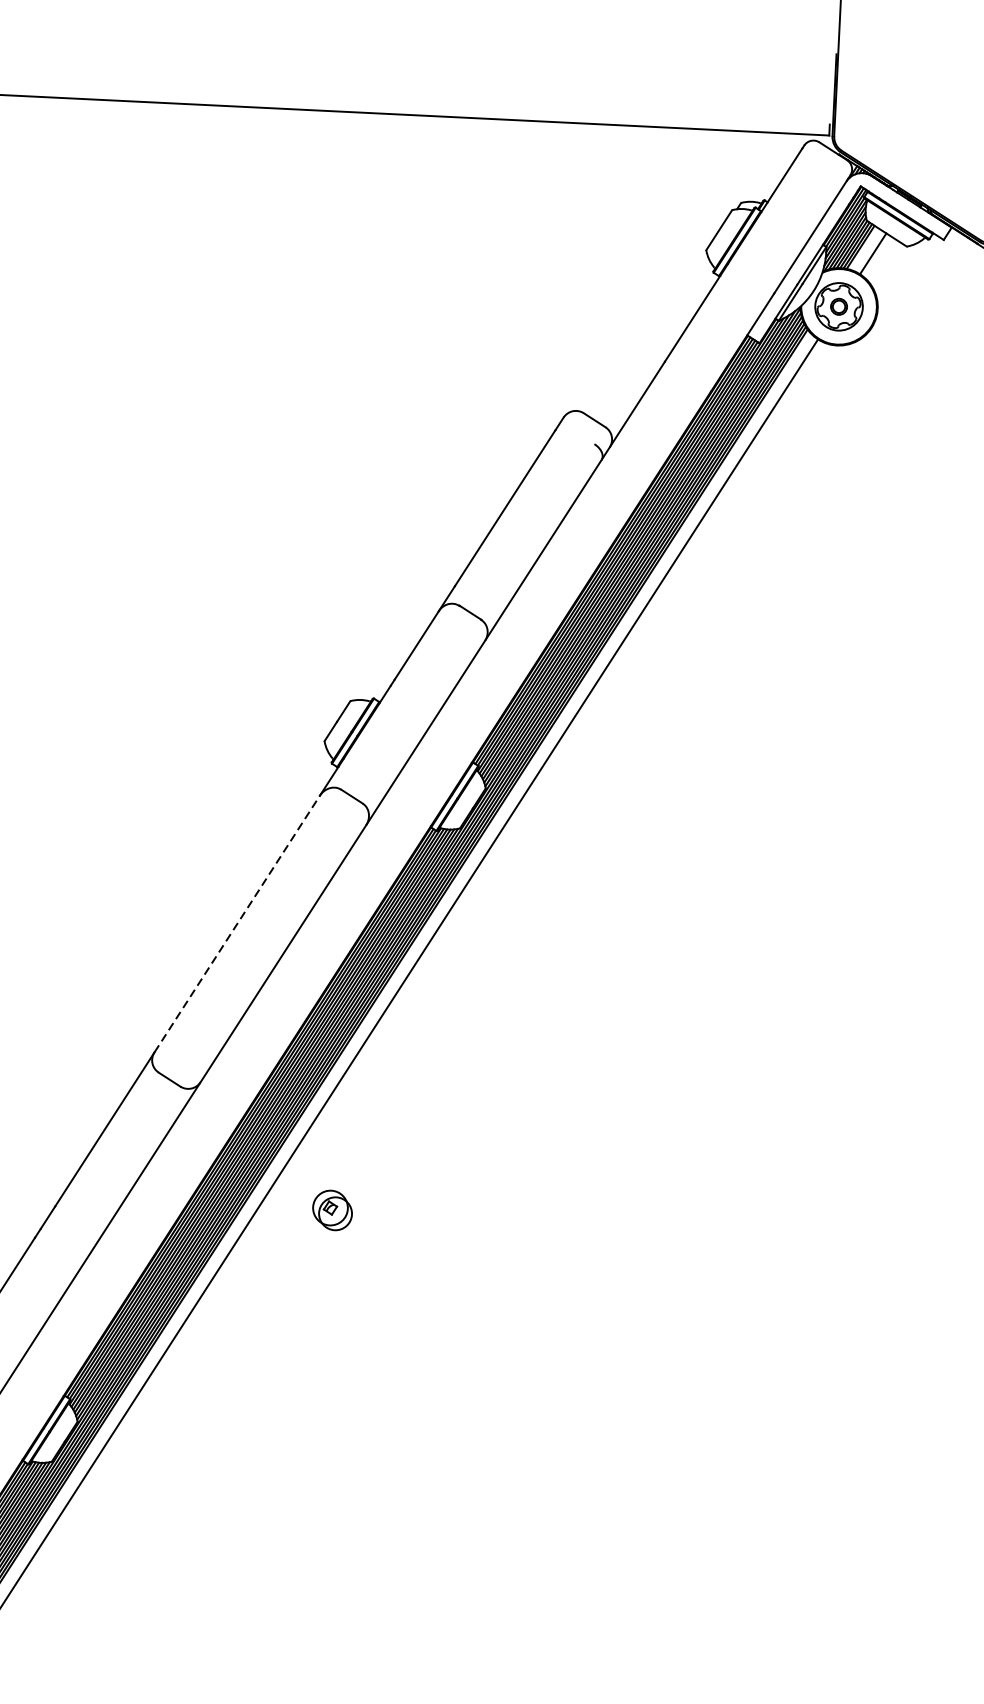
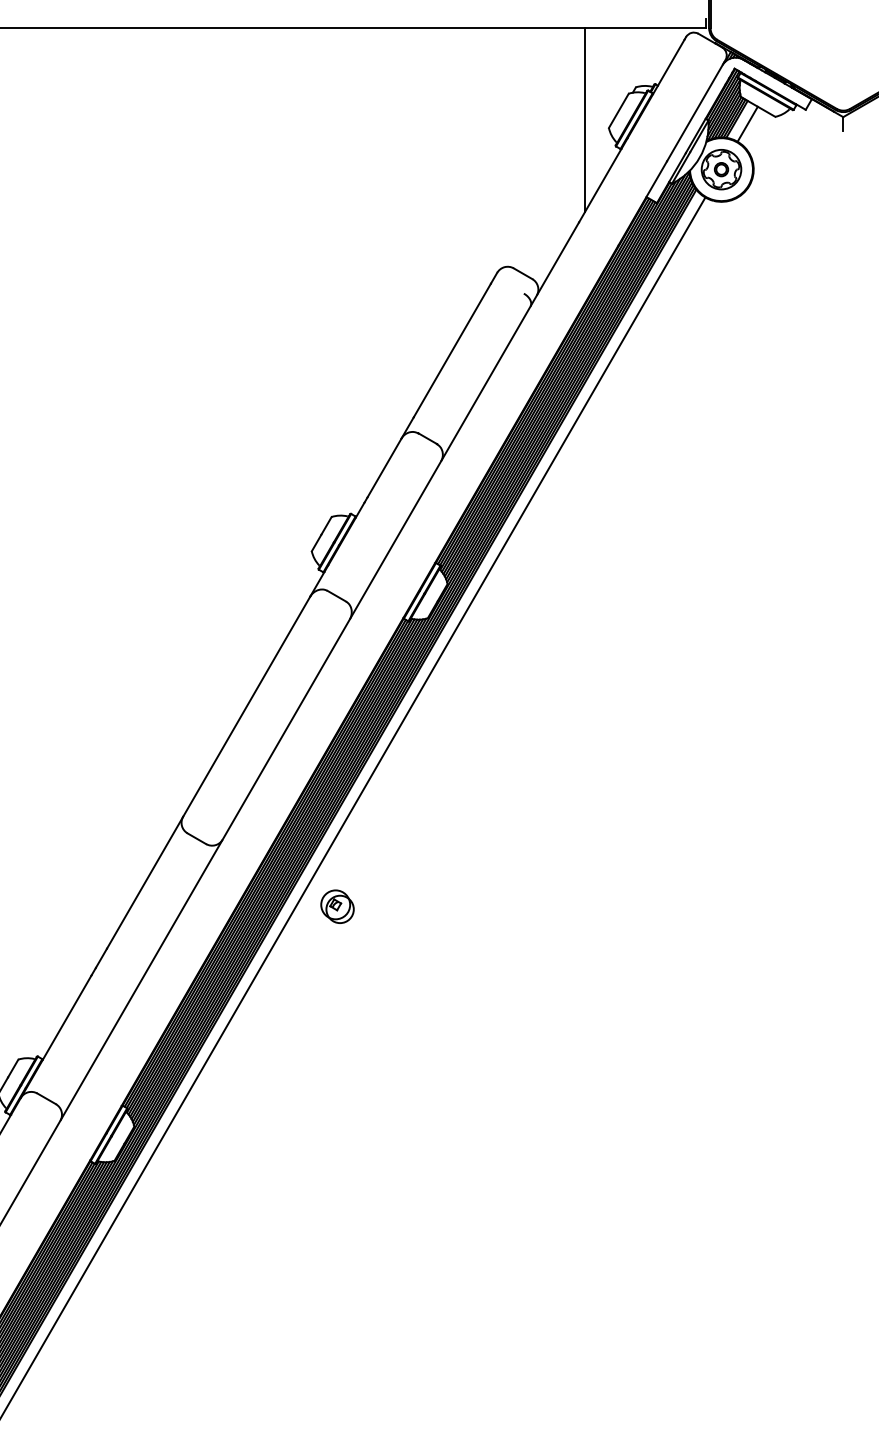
line: (677, 238) -> (584, 119), added
line: (237, 923) -> (246, 706), dashed -> solid
part: (332, 1210) -> (337, 906), moved

